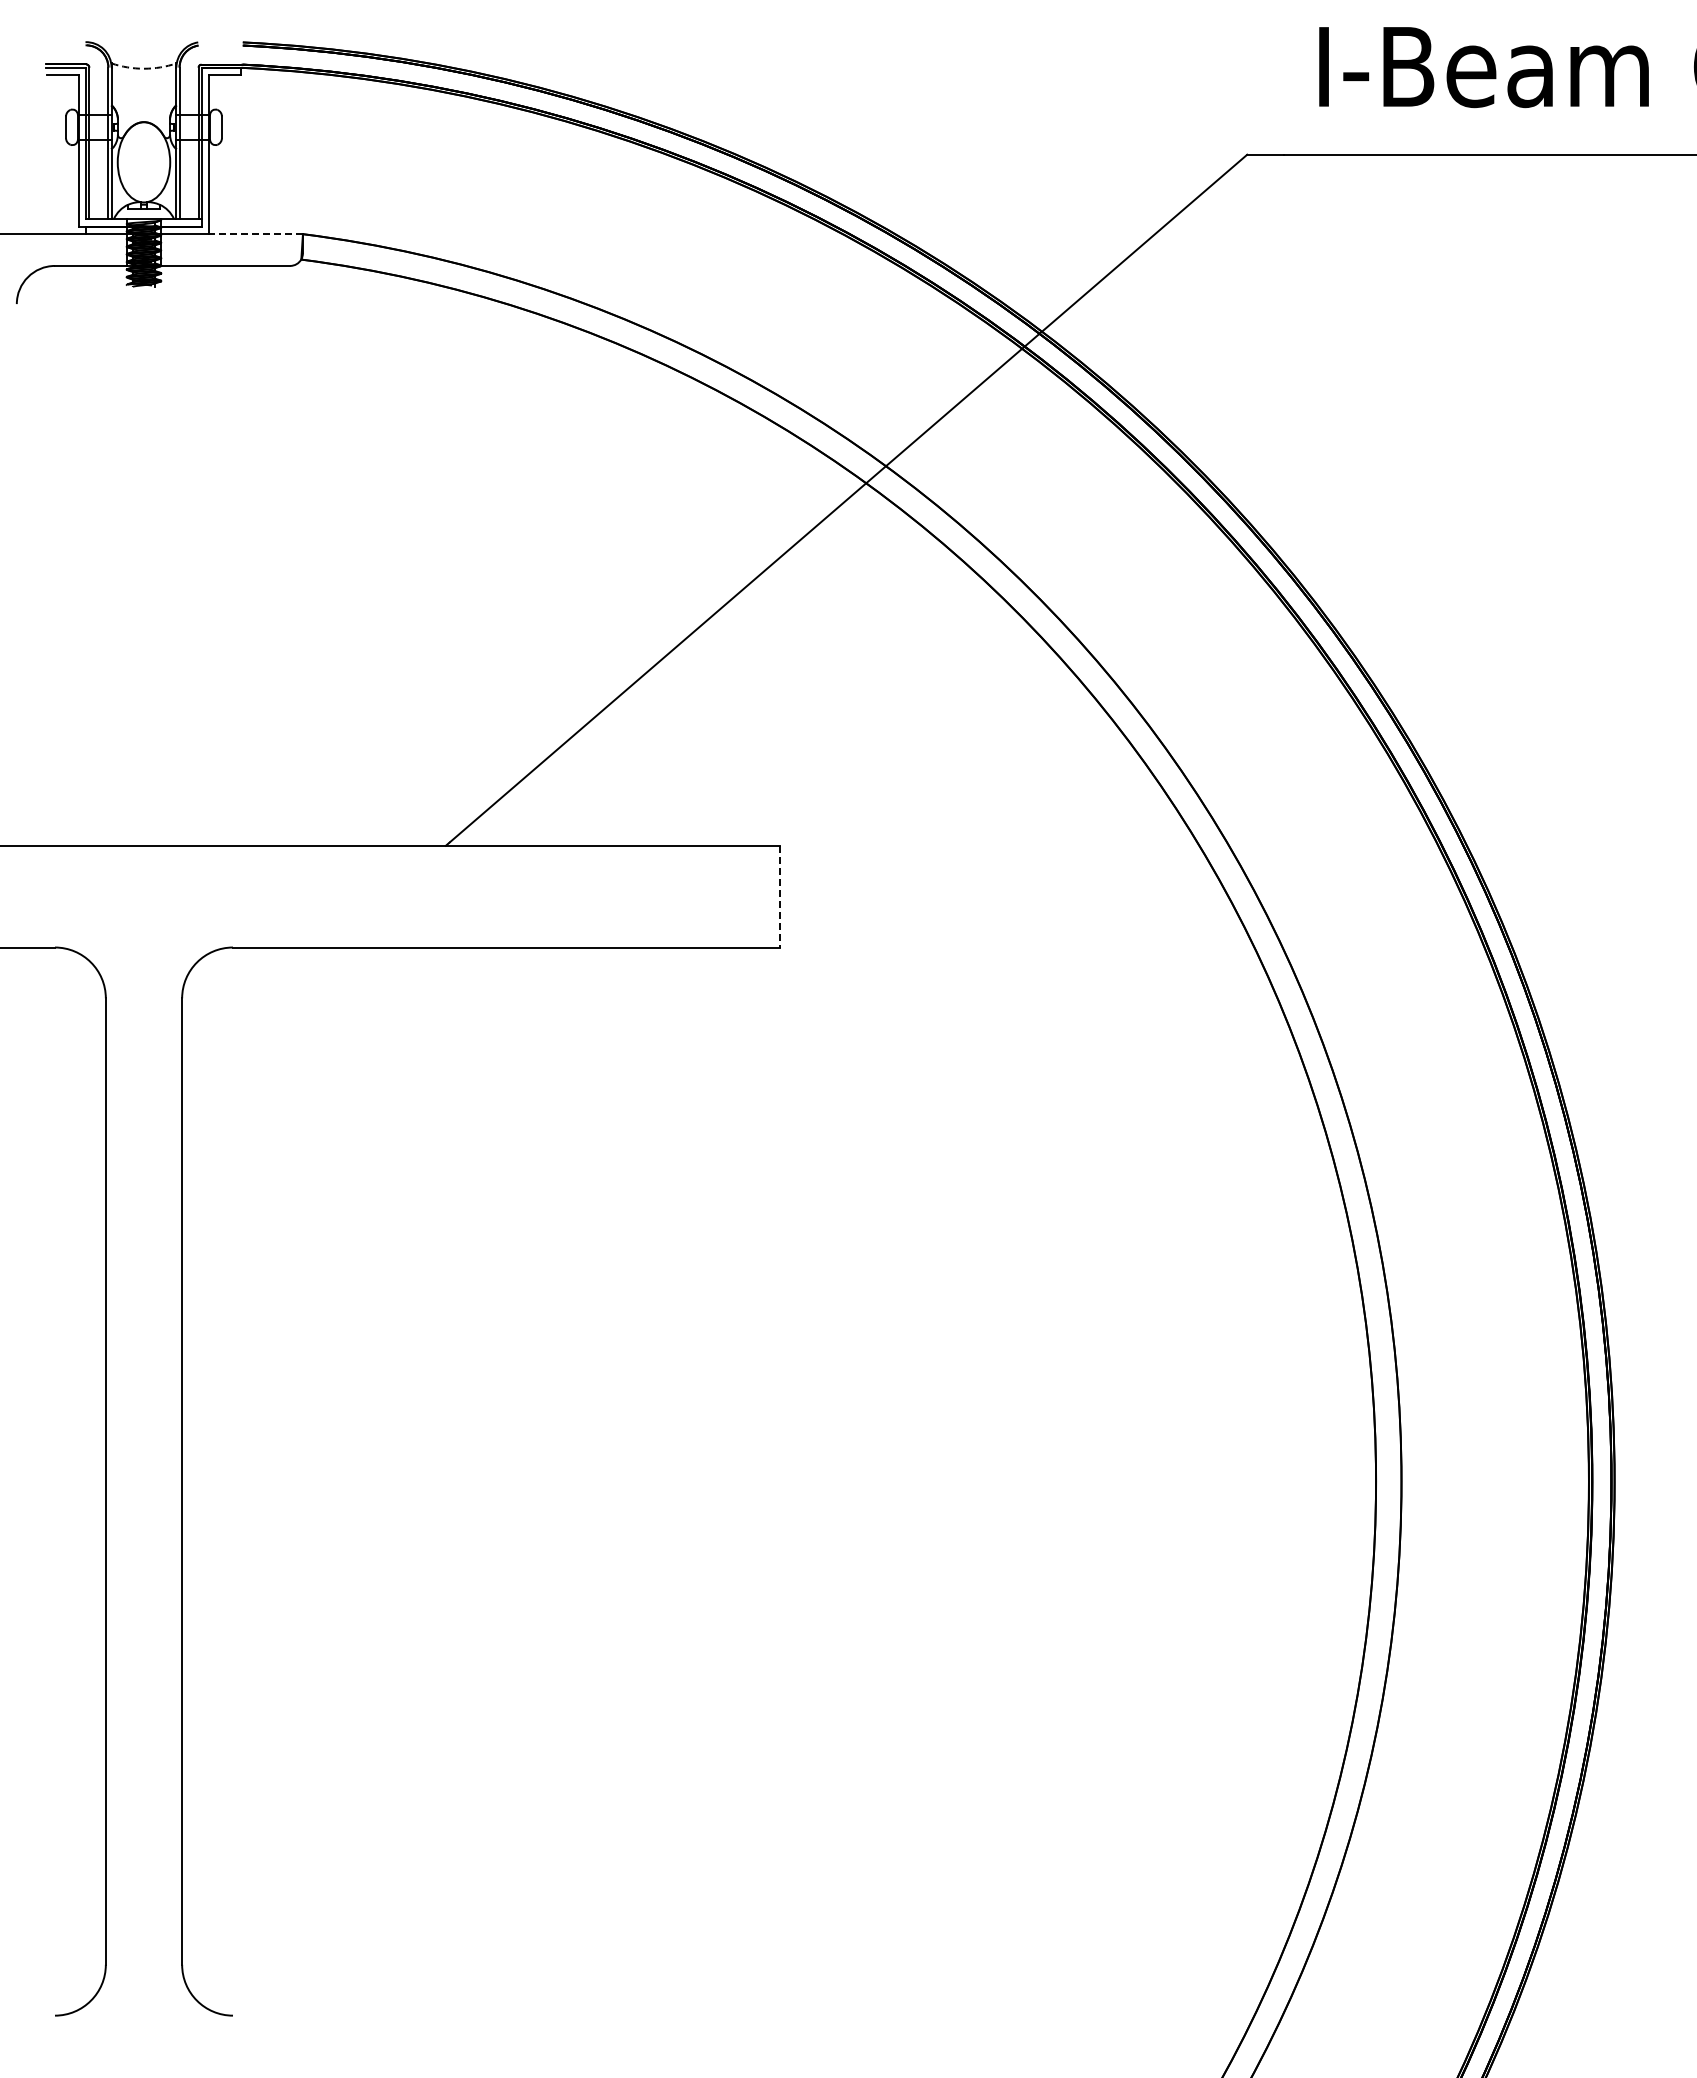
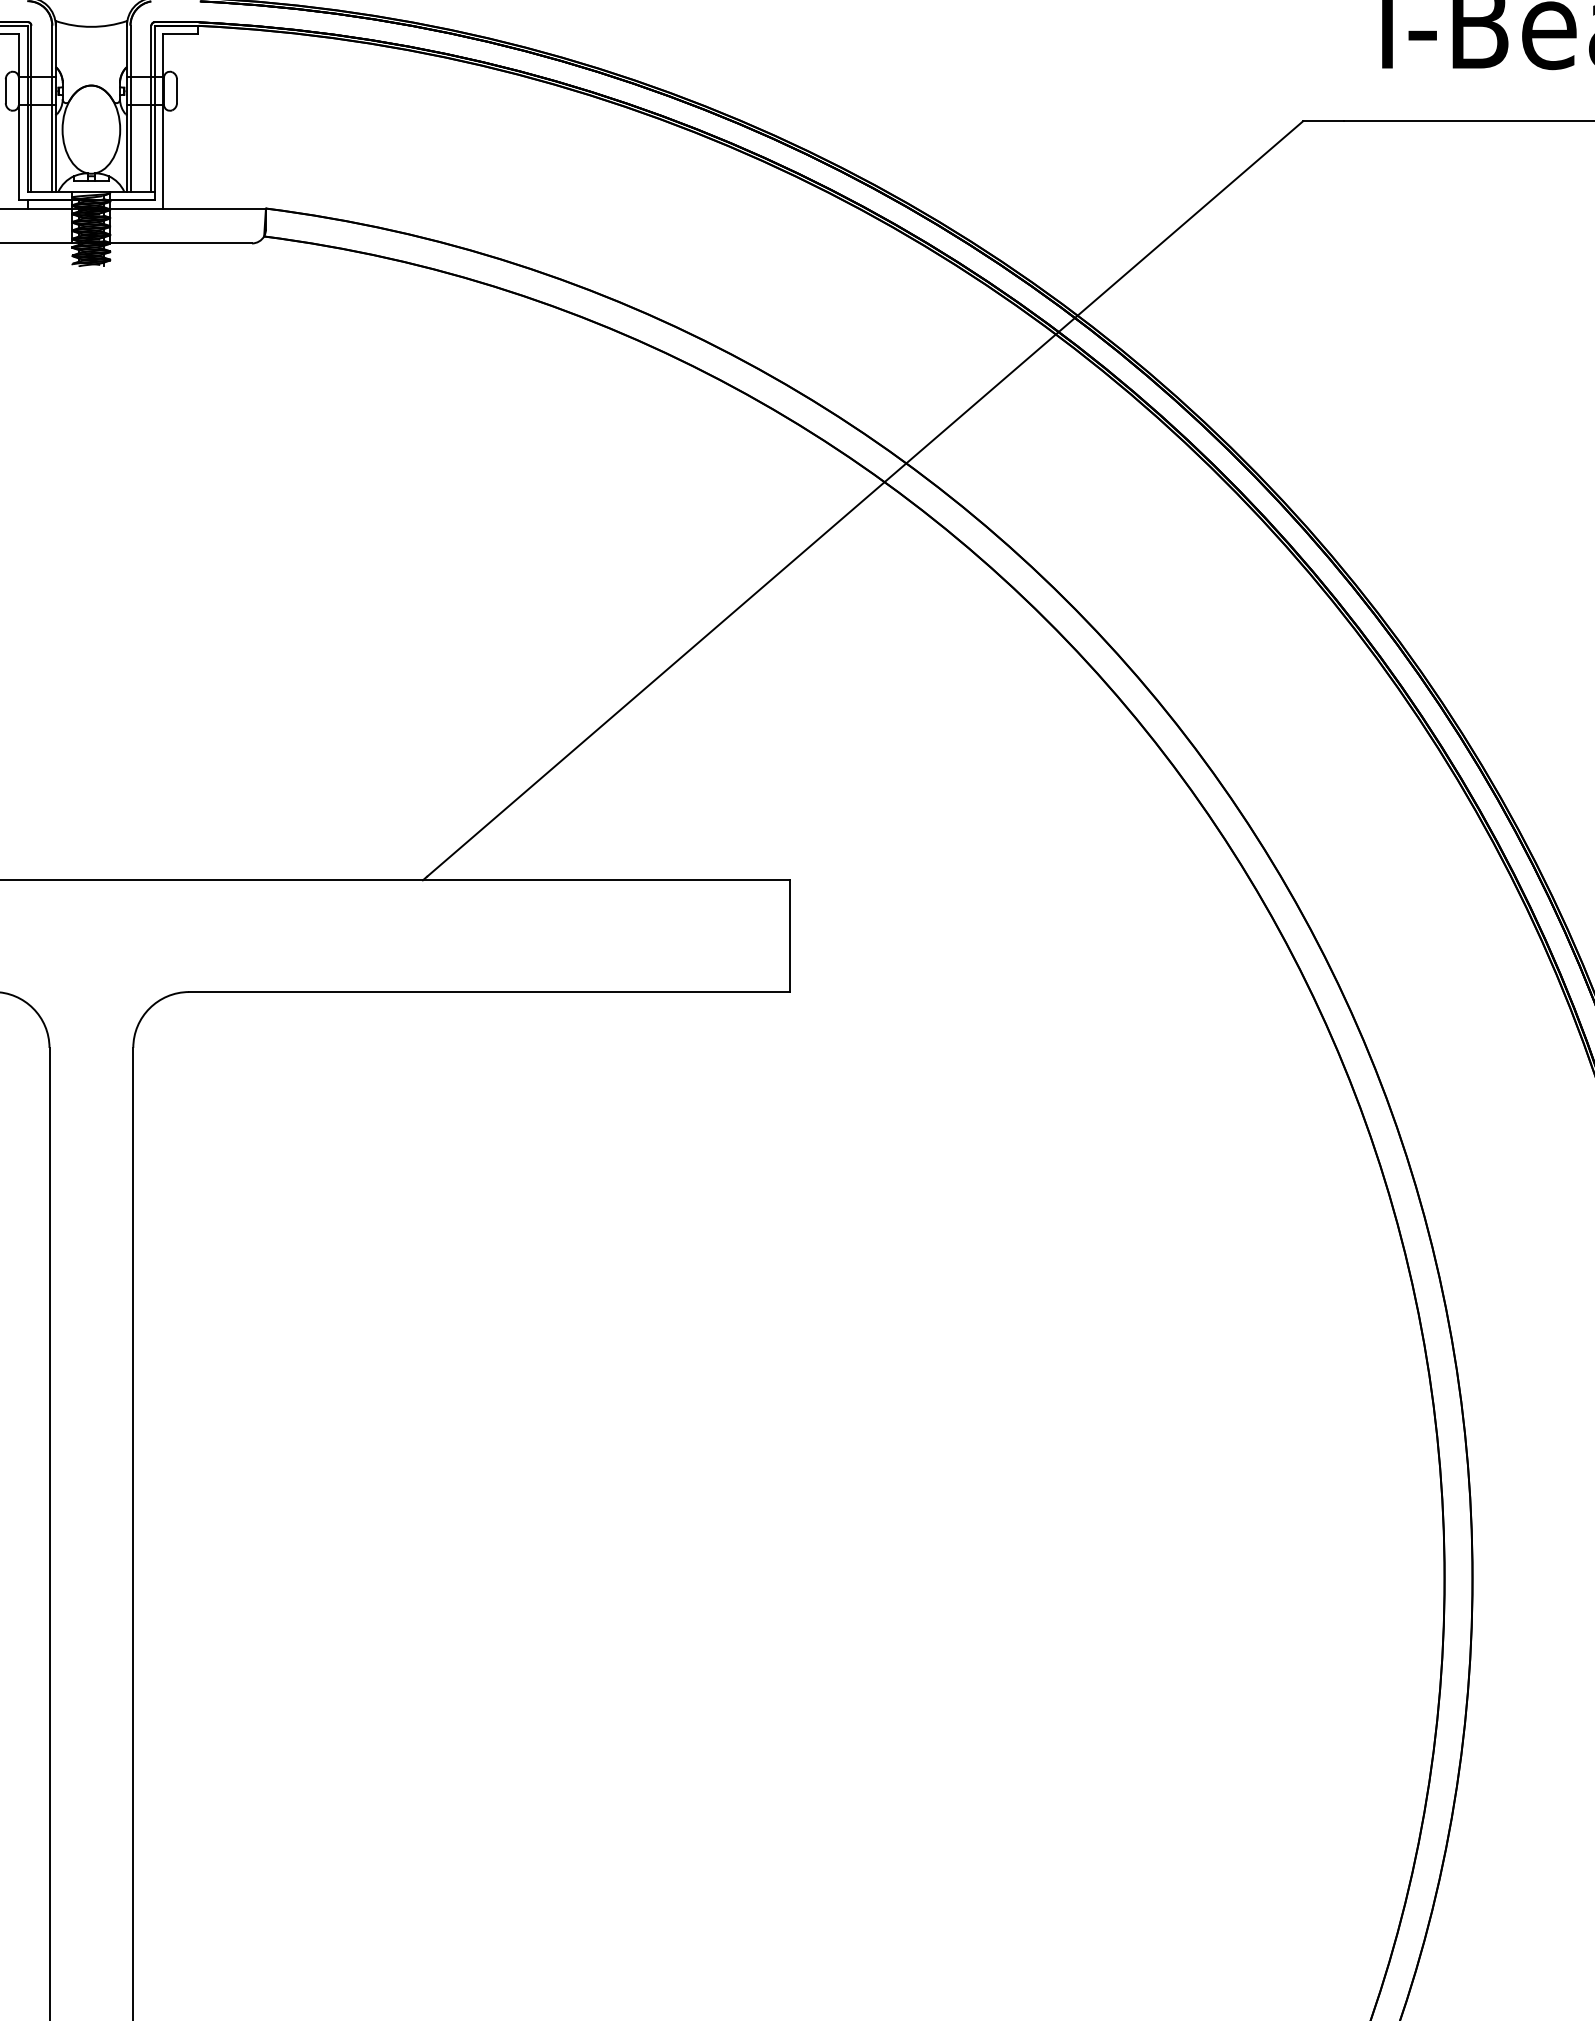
arc: (144, 68) -> (91, 26), dashed -> solid
line: (256, 234) -> (214, 208), dashed -> solid
line: (779, 896) -> (789, 936), dashed -> solid

